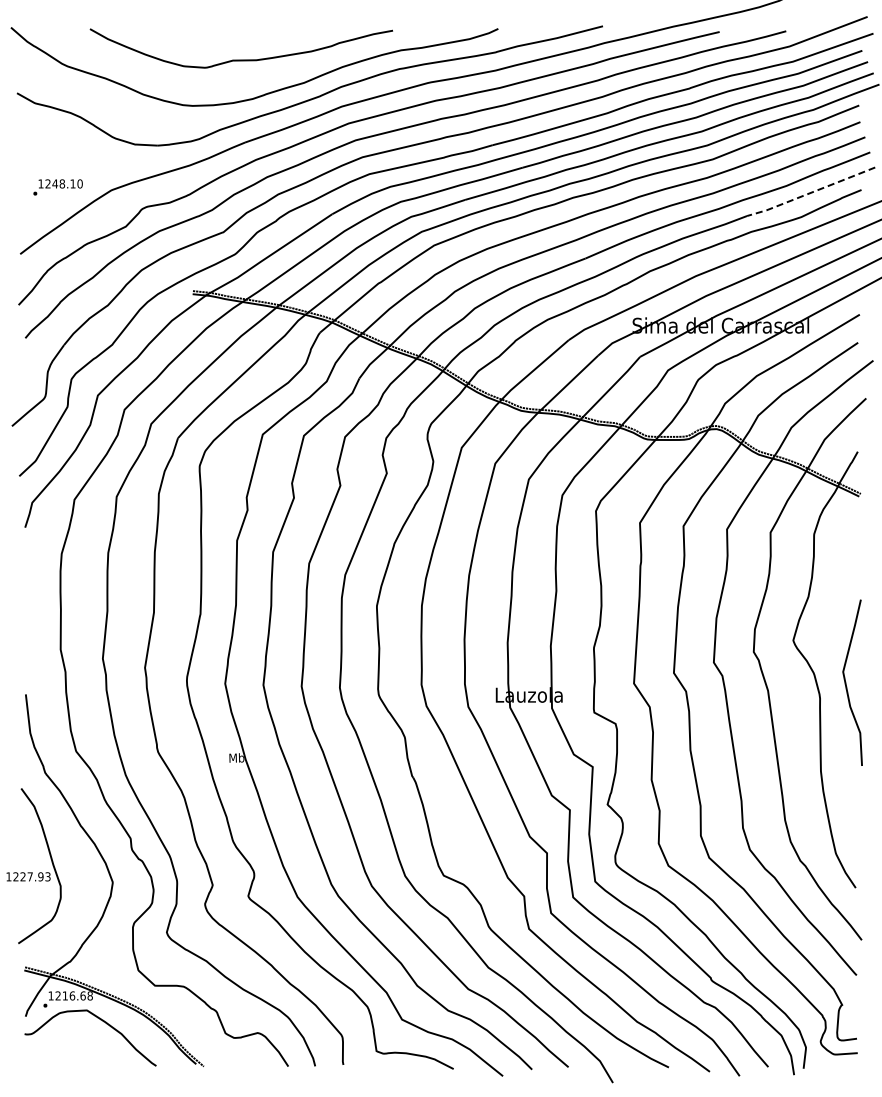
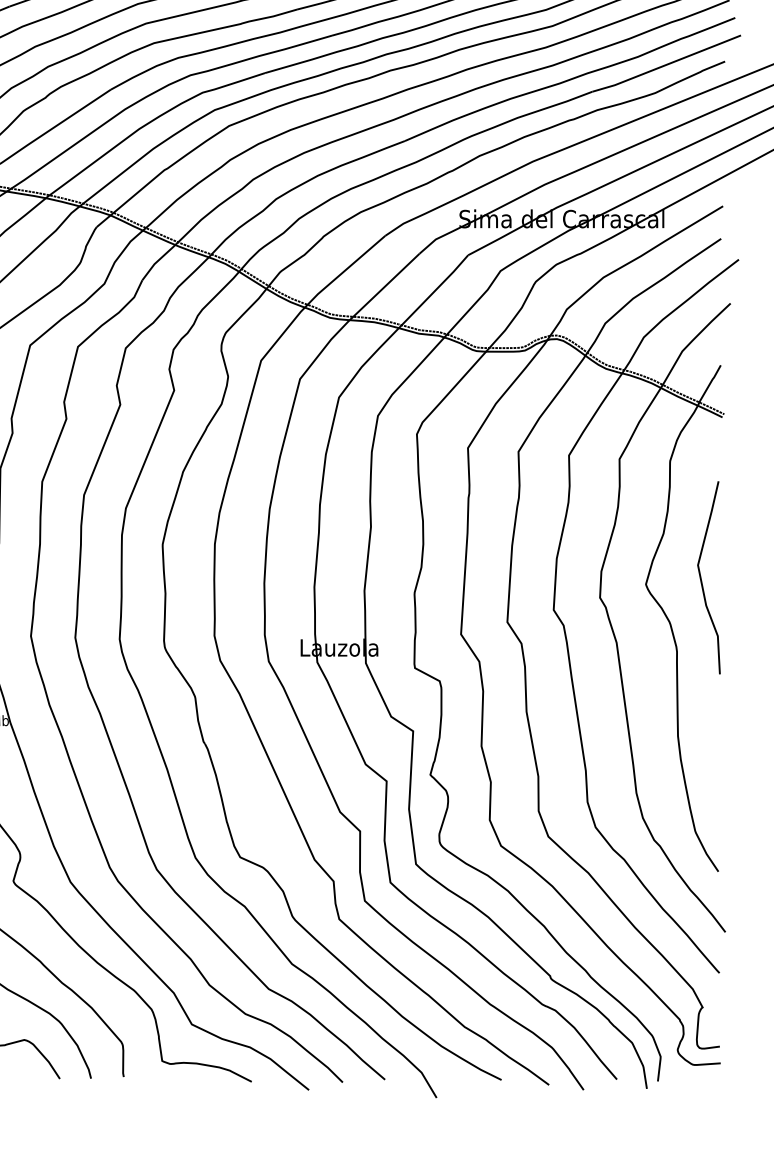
line: (811, 192) -> (667, 64), dashed -> solid
curve: (846, 682) -> (701, 577), moved

